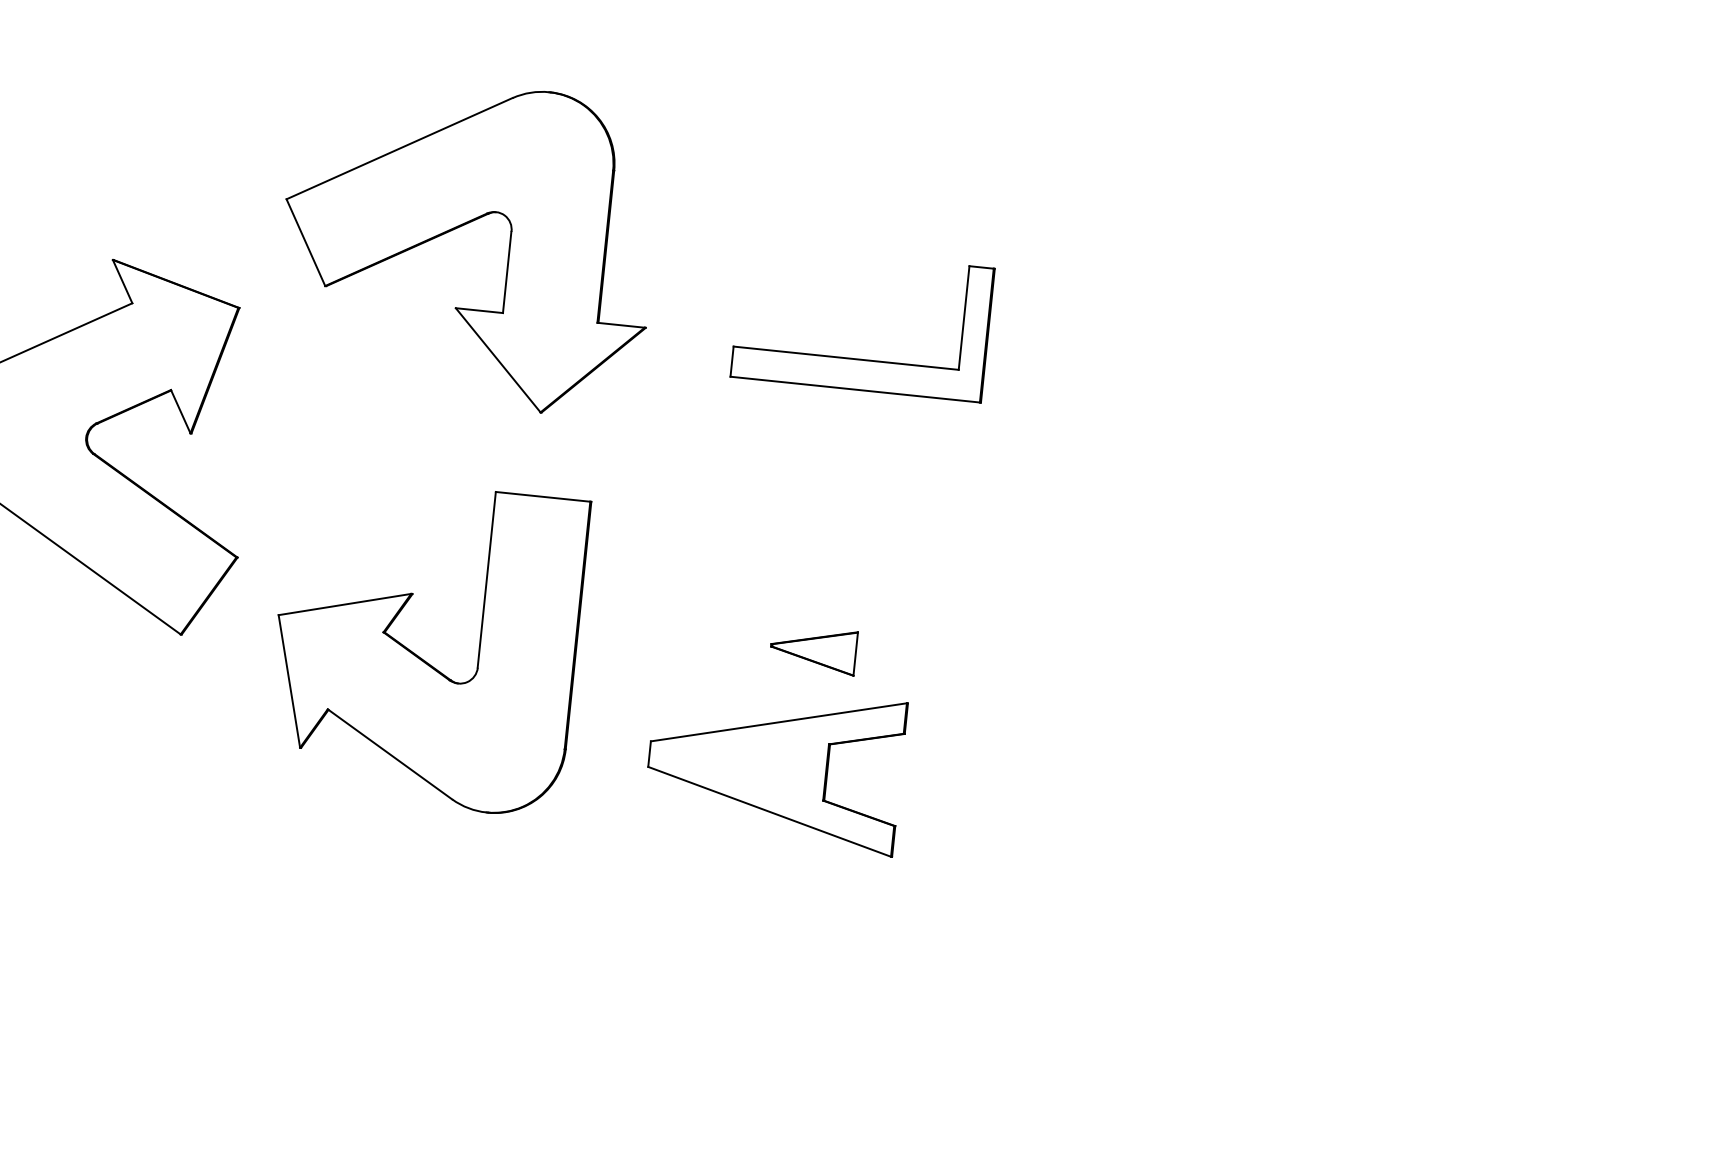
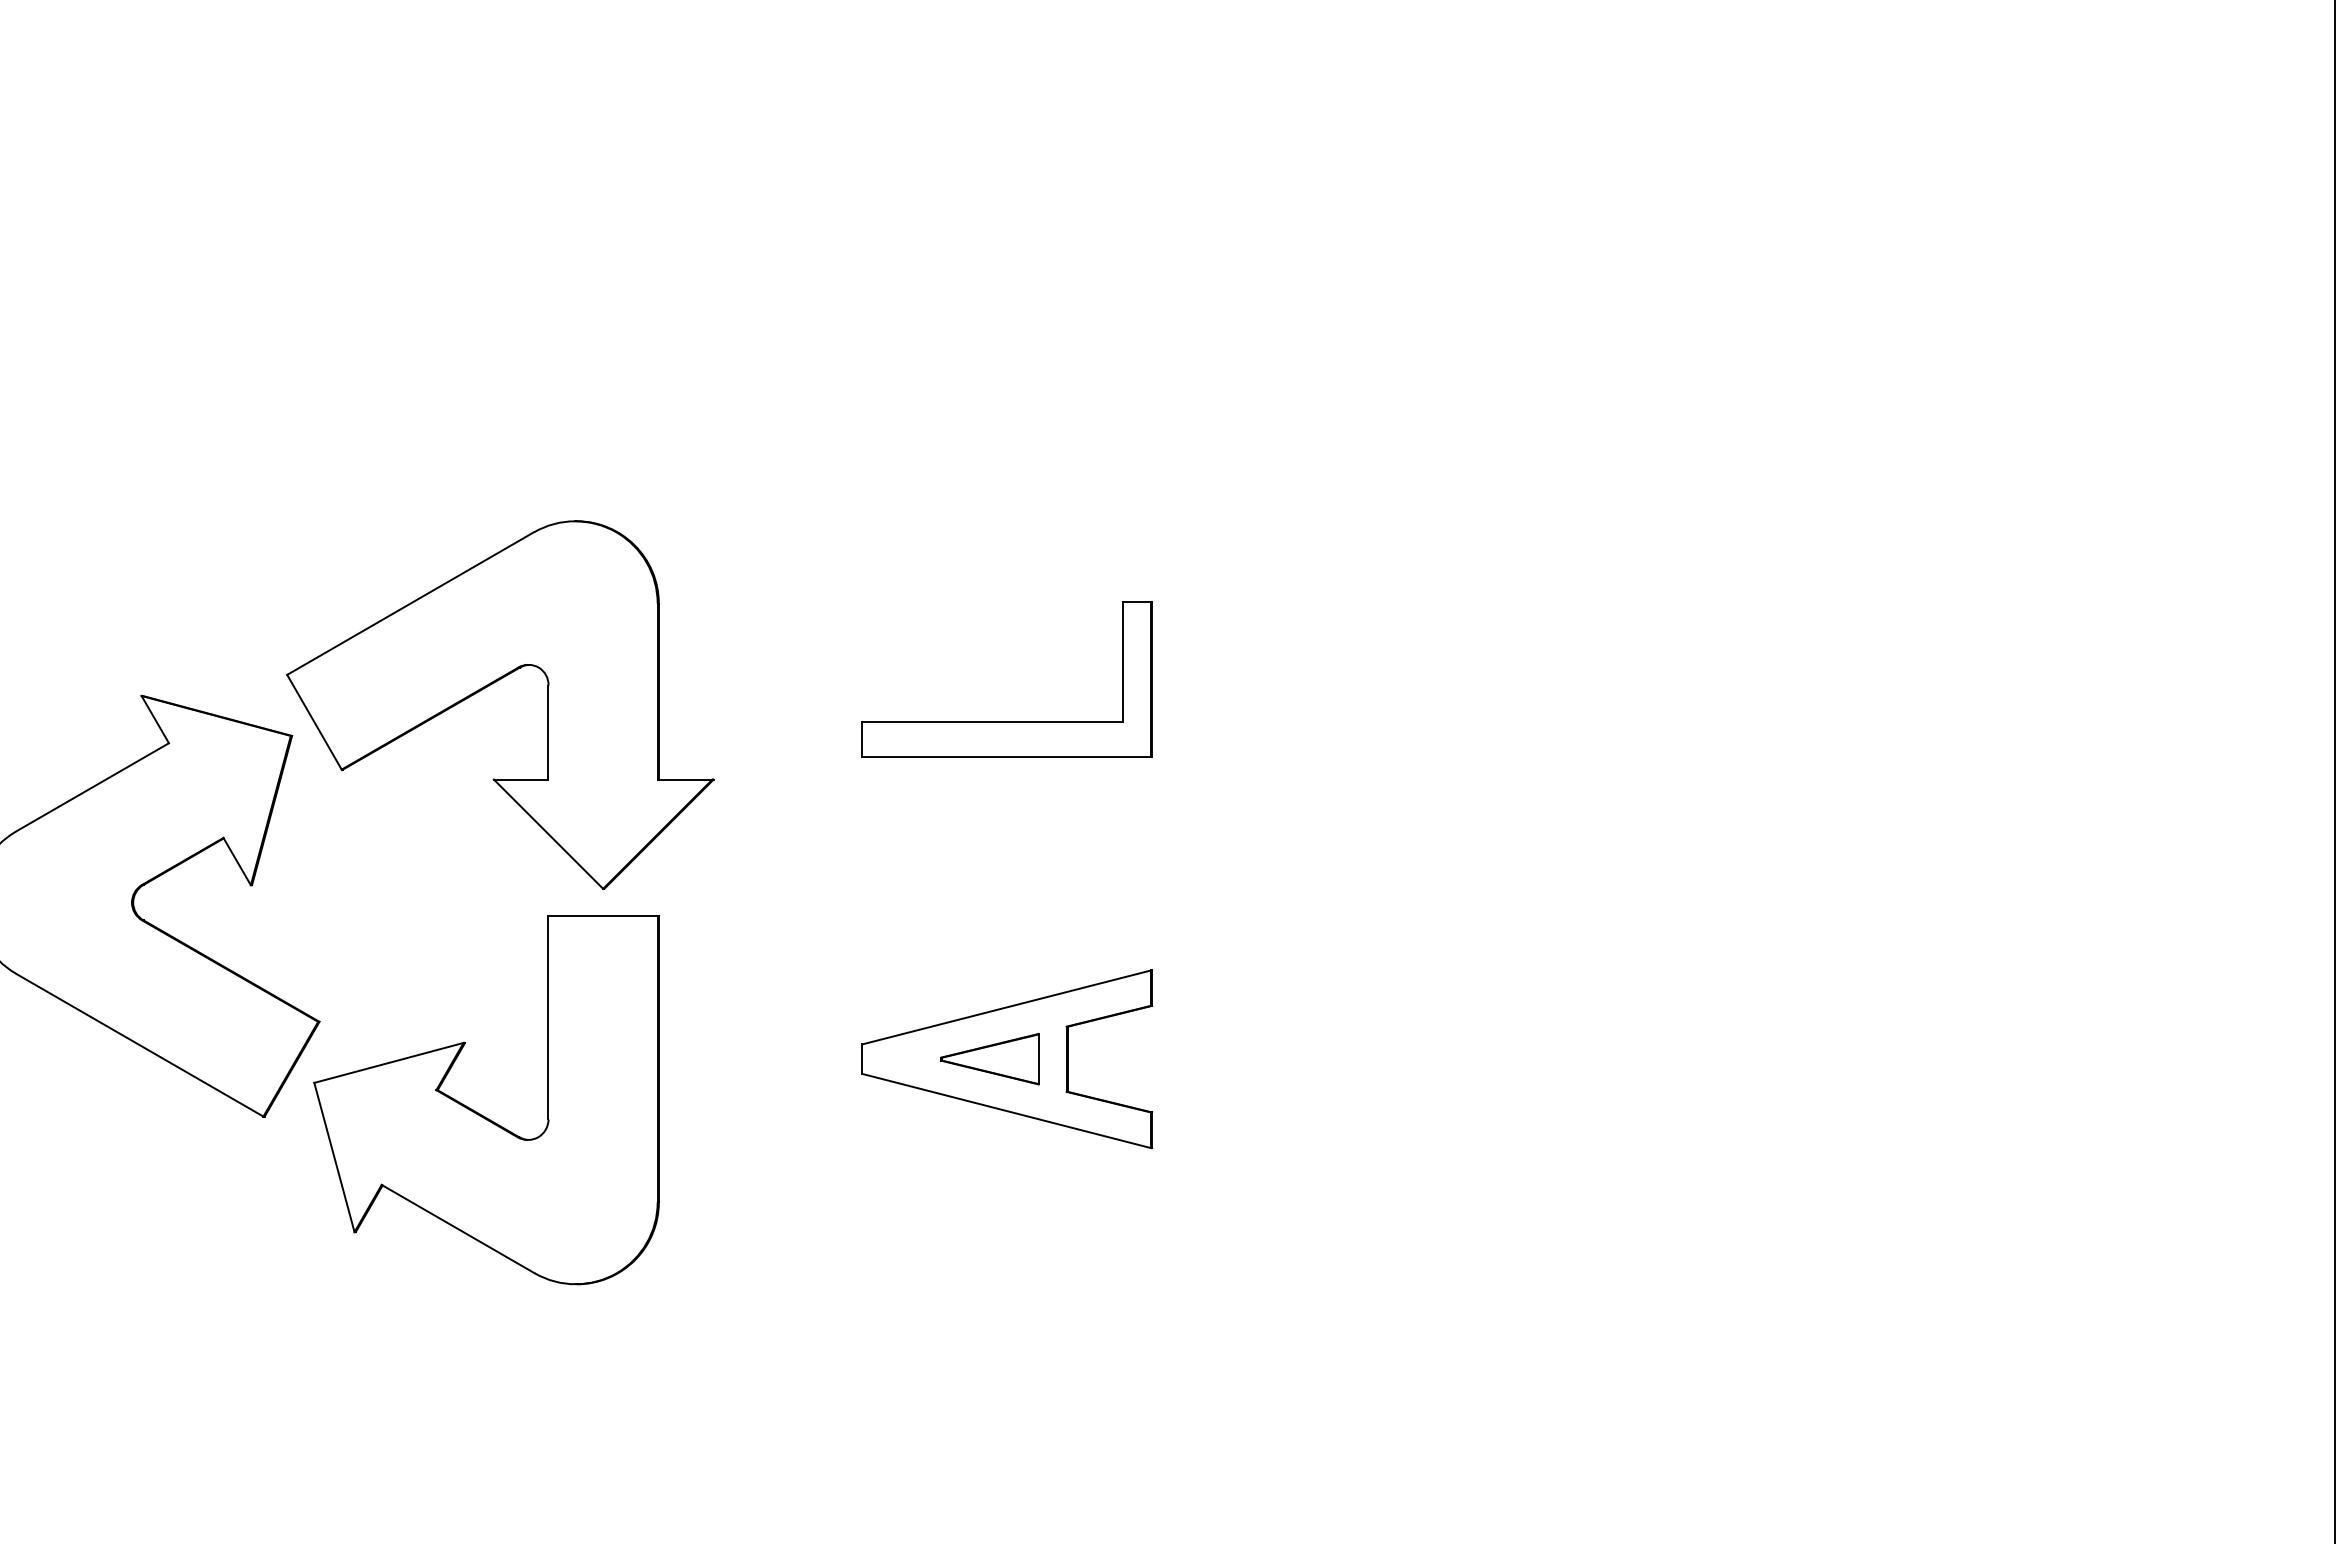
part: (460, 227) -> (489, 686), moved
part: (419, 656) -> (480, 1113), moved
part: (774, 767) -> (1007, 1059), moved

